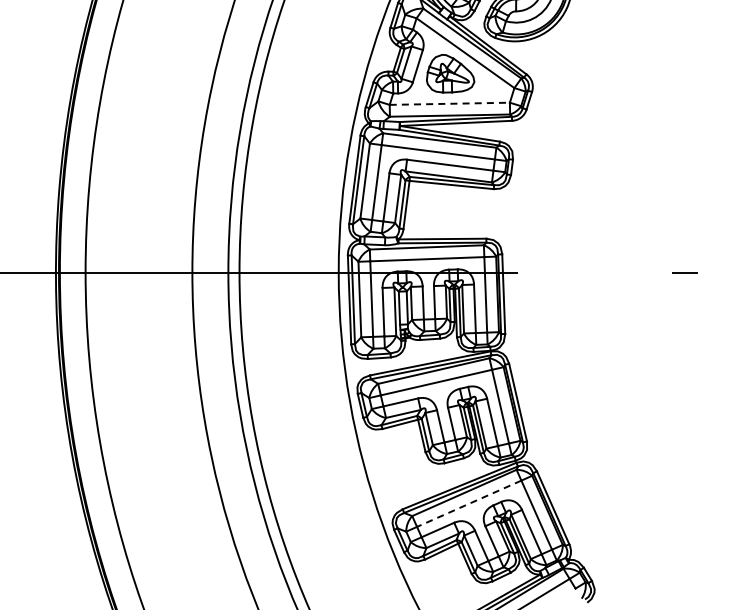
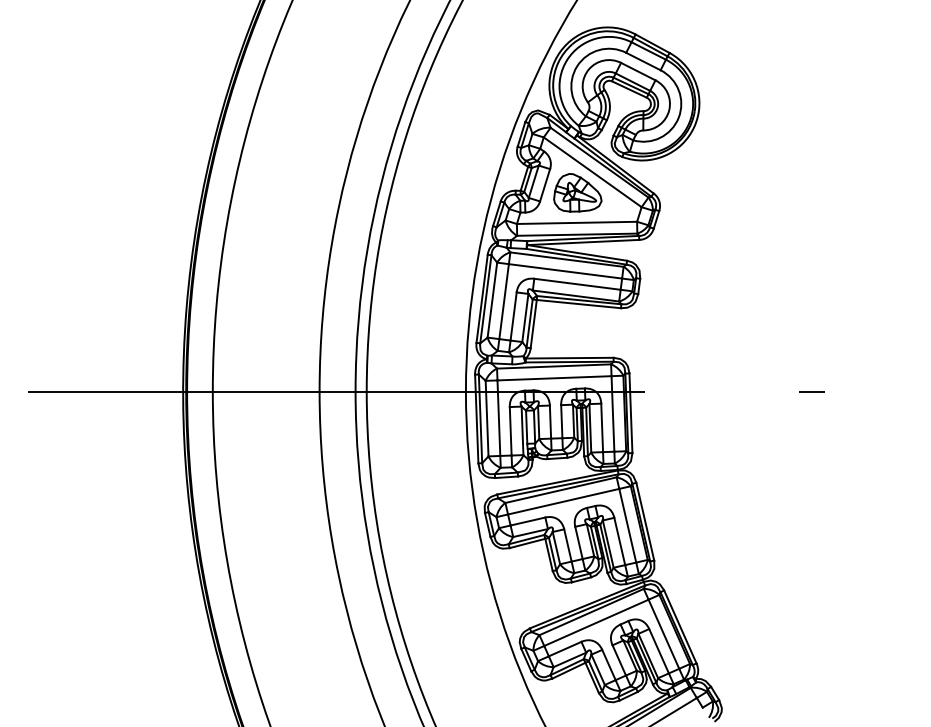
line: (450, 103) -> (577, 222), dashed -> solid
line: (468, 504) -> (595, 623), dashed -> solid

